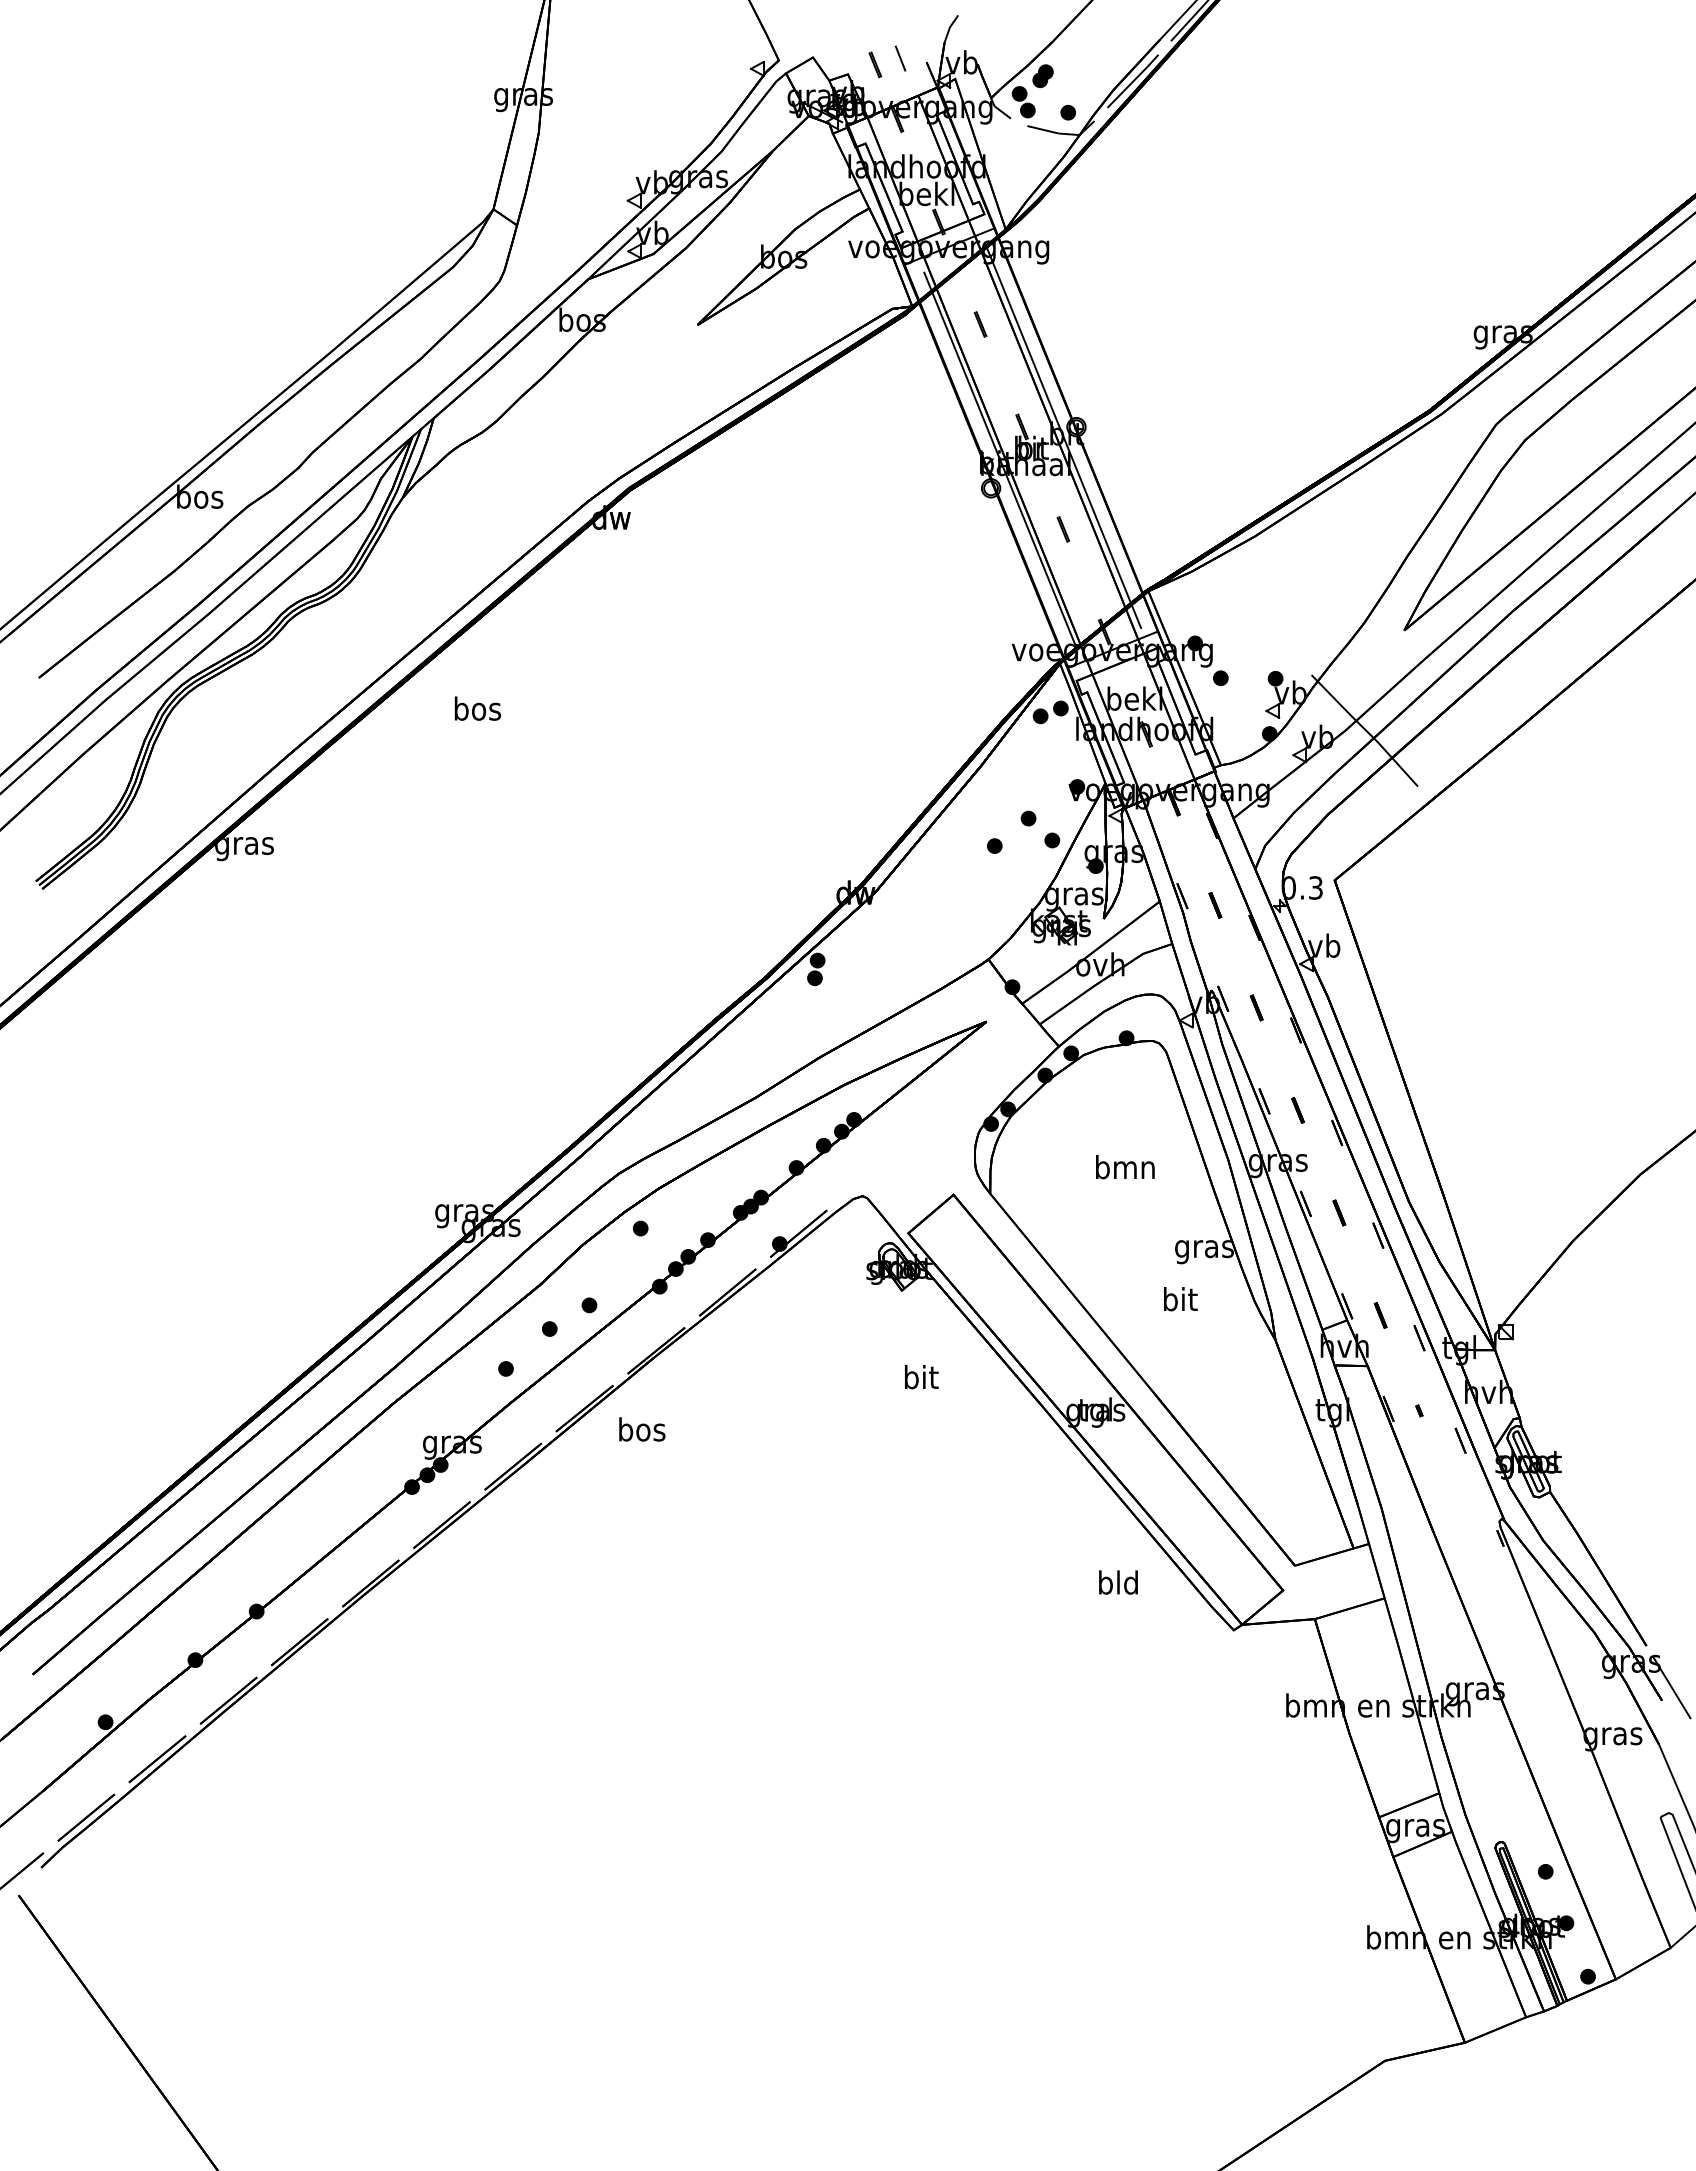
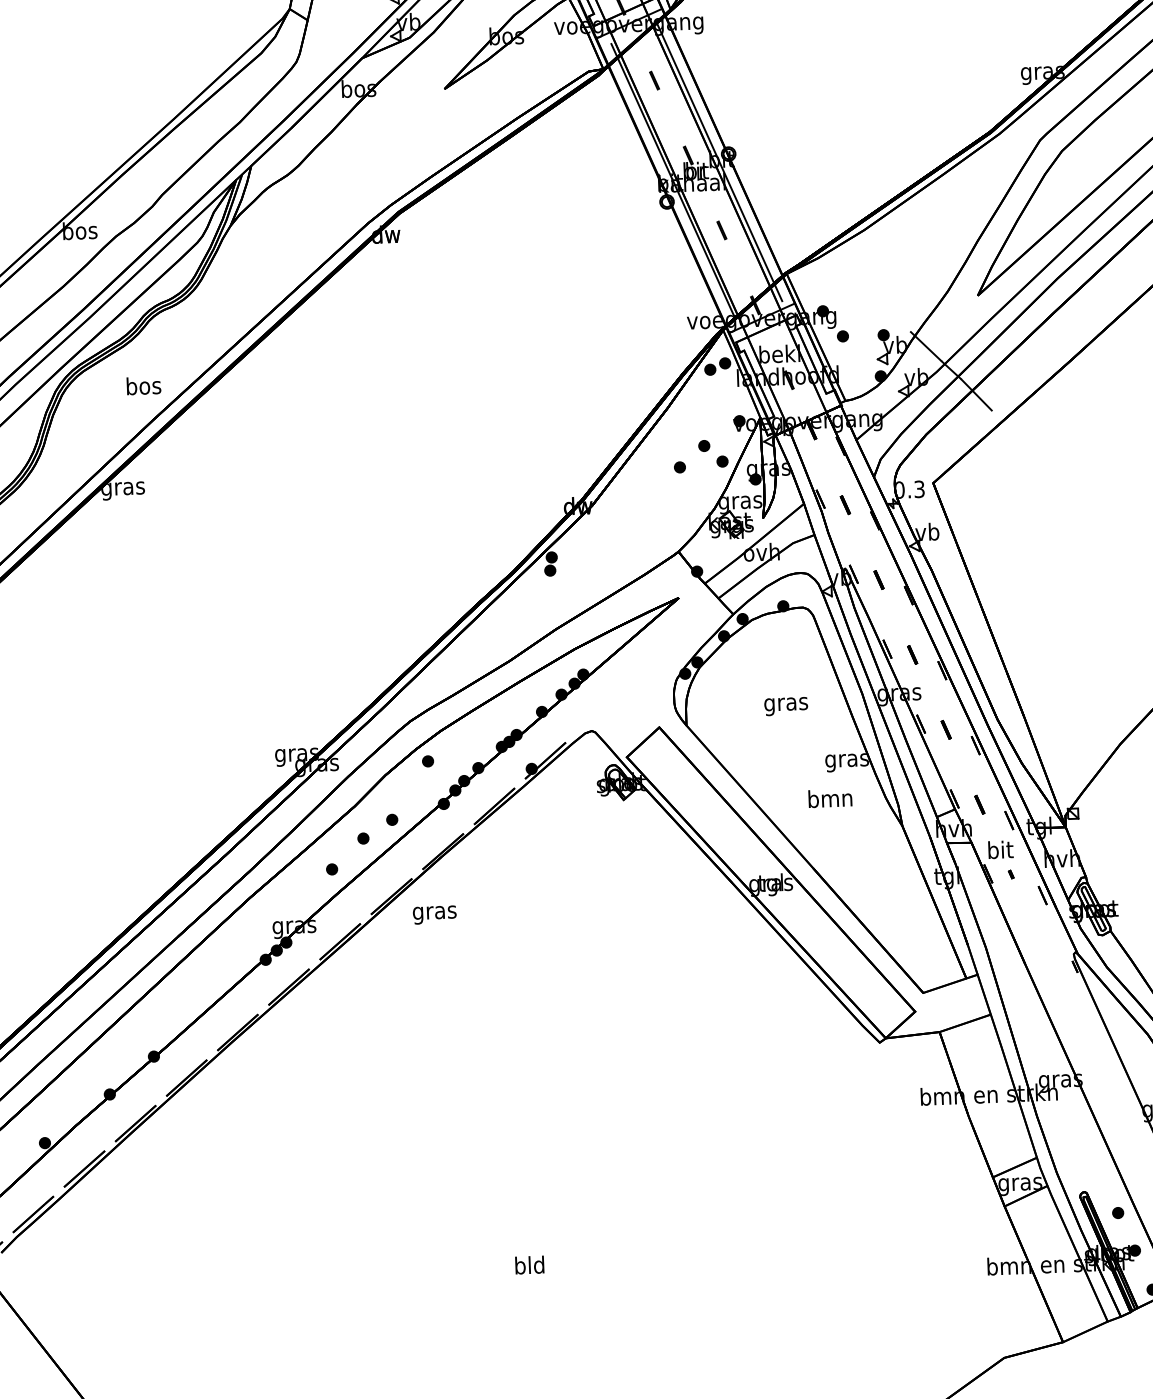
text: (477, 708) -> (143, 385), moved
text: (1125, 1170) -> (786, 704), bmn -> gras
text: (1179, 1299) -> (830, 798), bit -> bmn
text: (921, 1377) -> (1000, 850), moved
text: (641, 1432) -> (434, 912), bos -> gras
text: (1118, 1582) -> (529, 1265), moved

